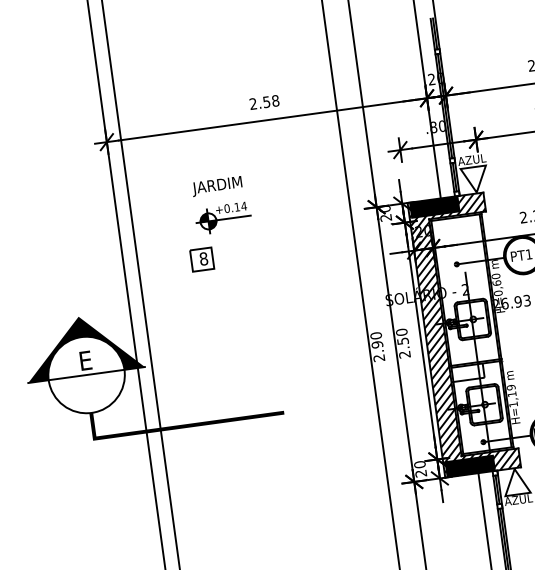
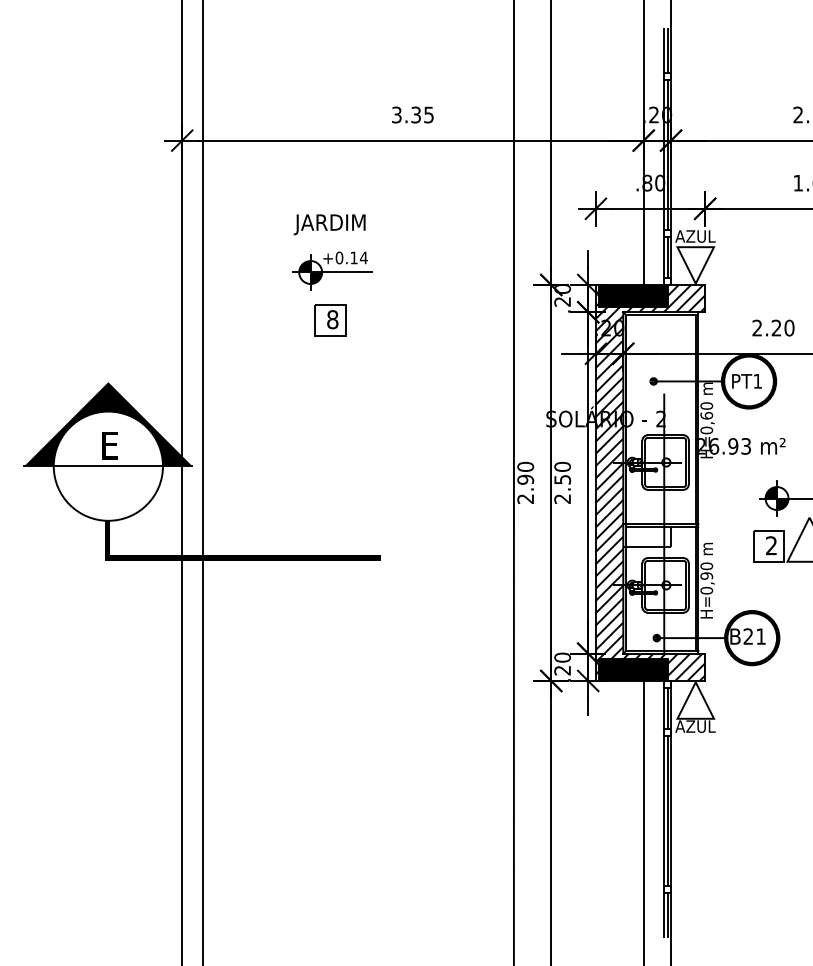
text: (264, 102) -> (413, 114), 2.58 -> 3.35
part: (202, 259) -> (330, 320), moved
text: (512, 396) -> (706, 578), H=1,19 -> H=0,90

